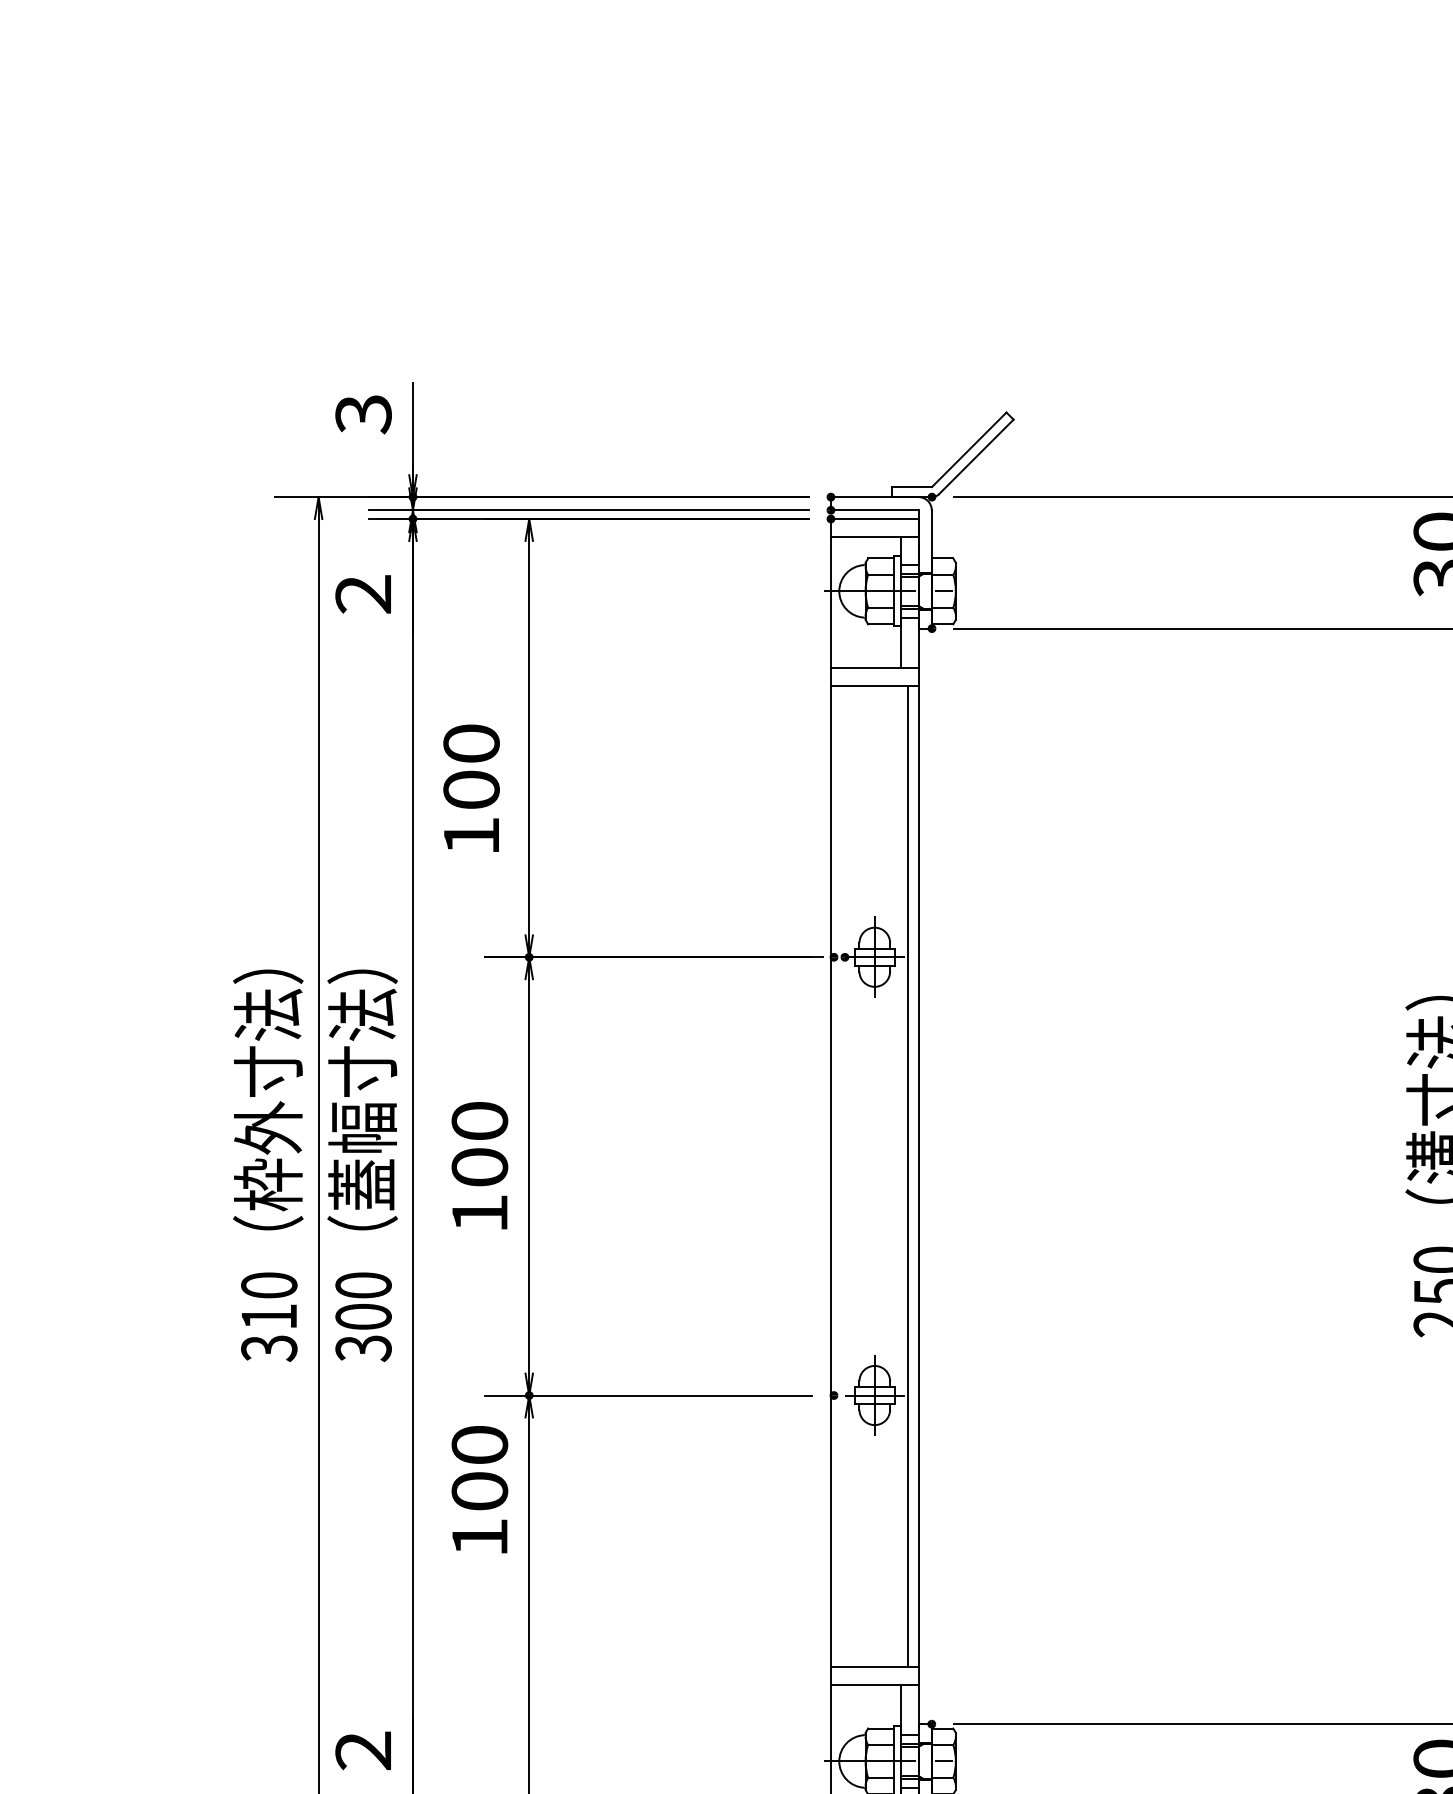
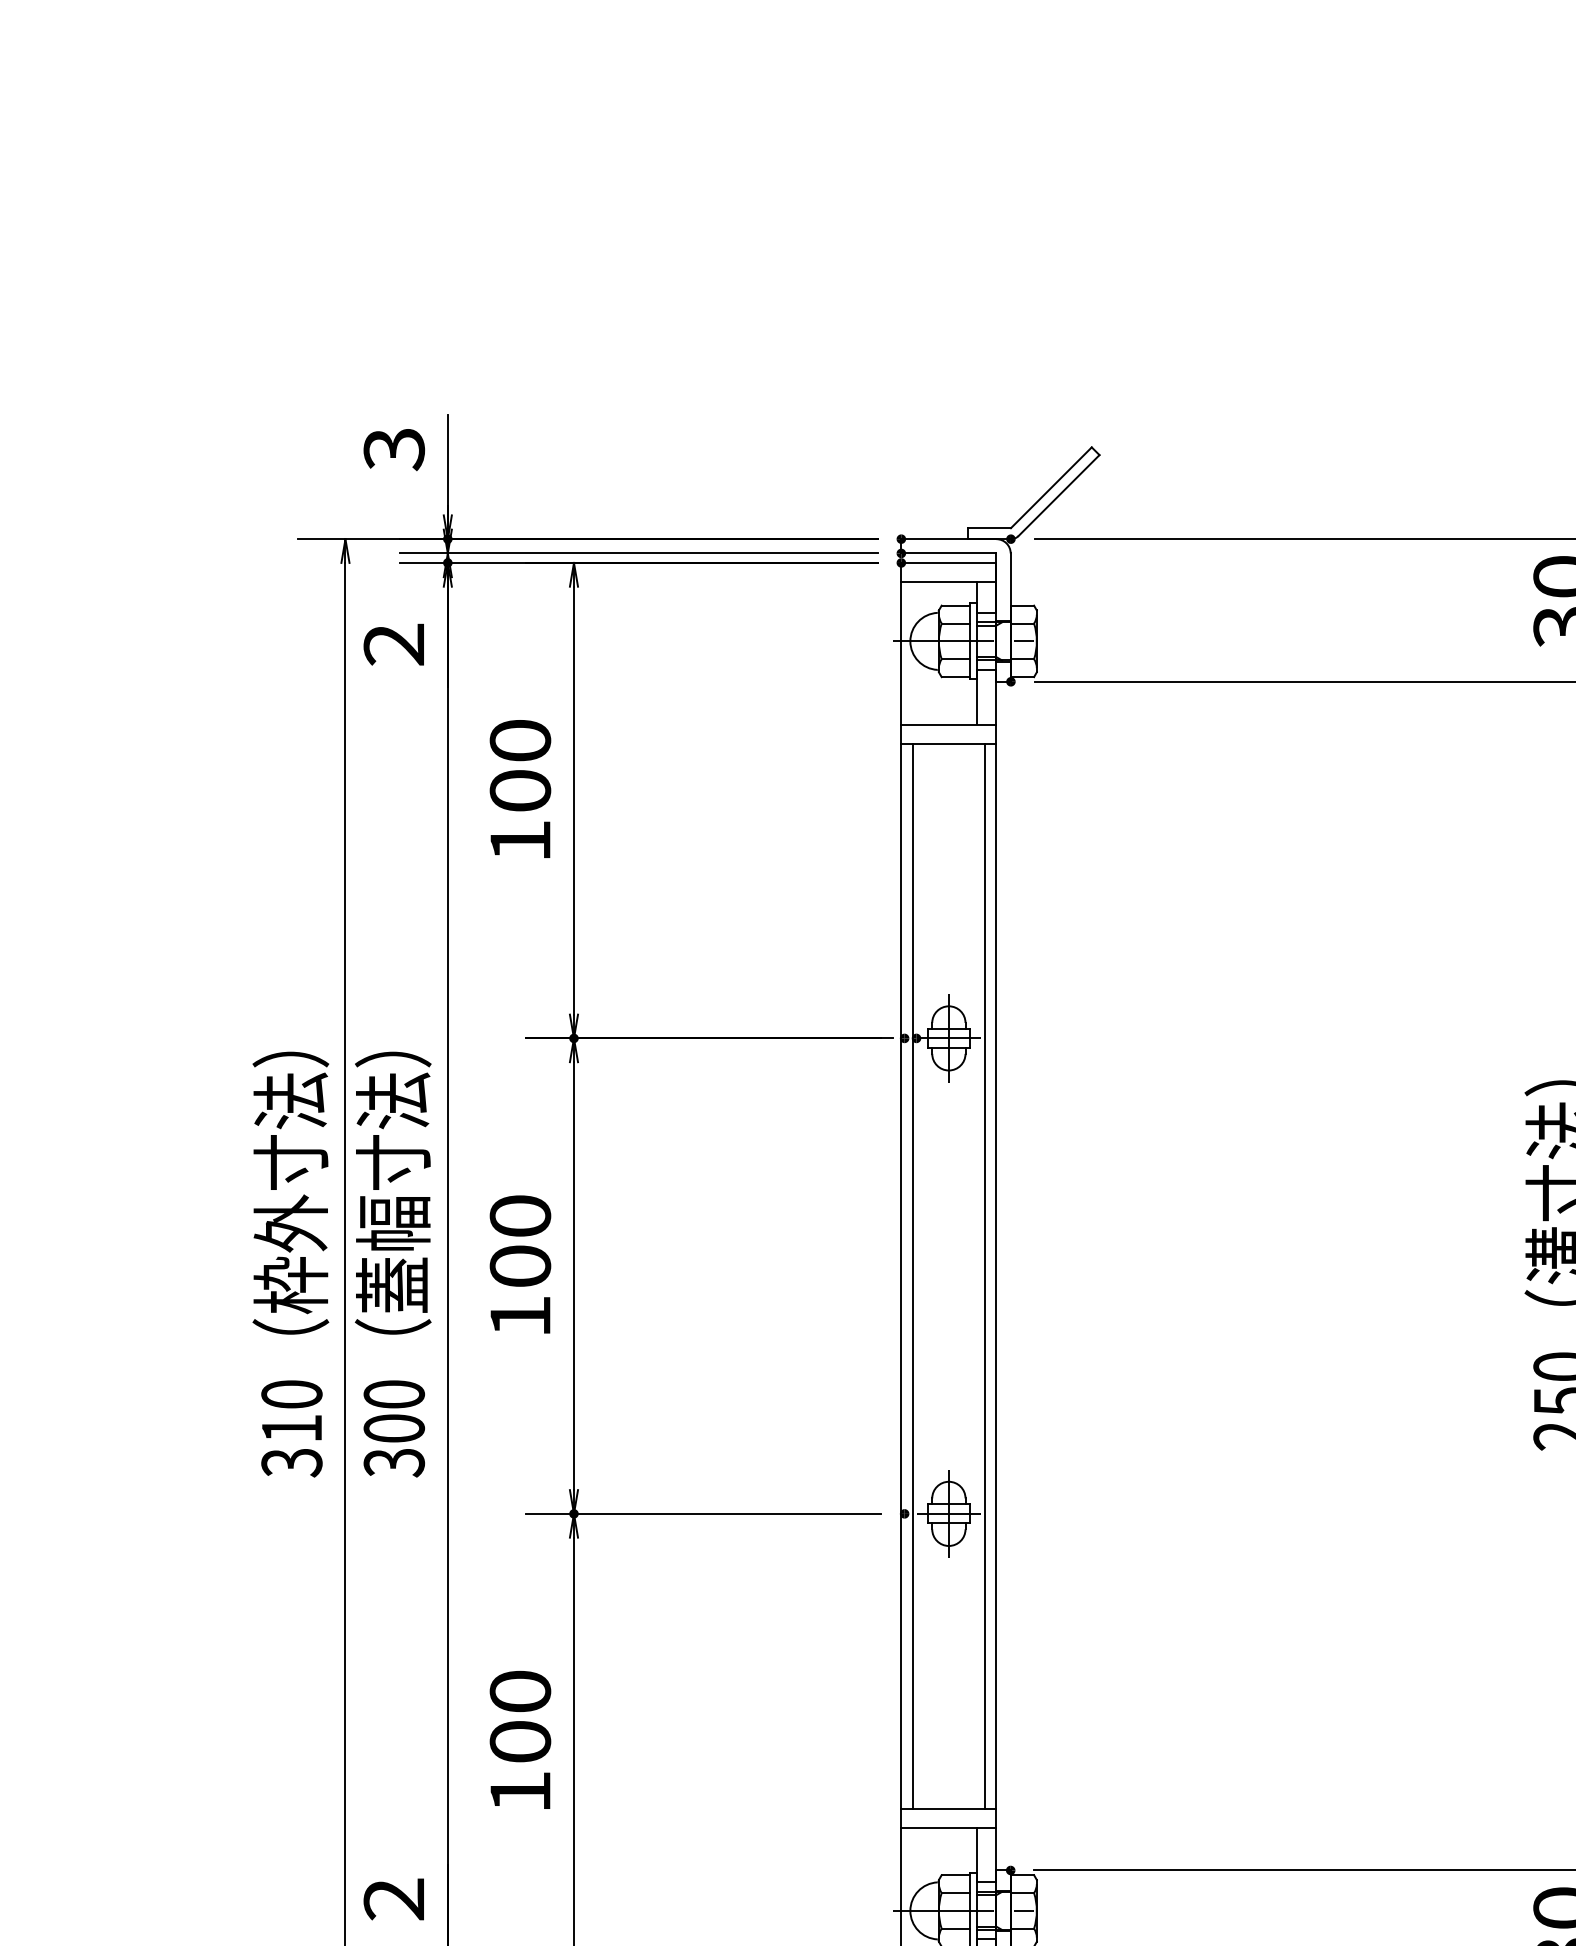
text: (471, 787) -> (520, 788), moved
line: (842, 1175) -> (913, 1275), added
text: (479, 1489) -> (520, 1739), moved

